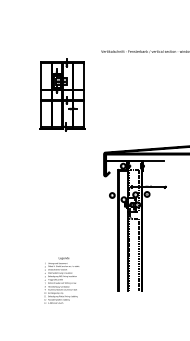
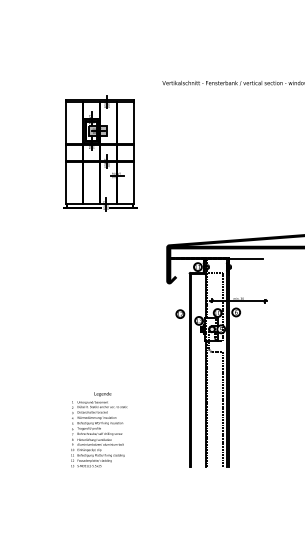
text: (61, 280) -> (98, 429), moved

